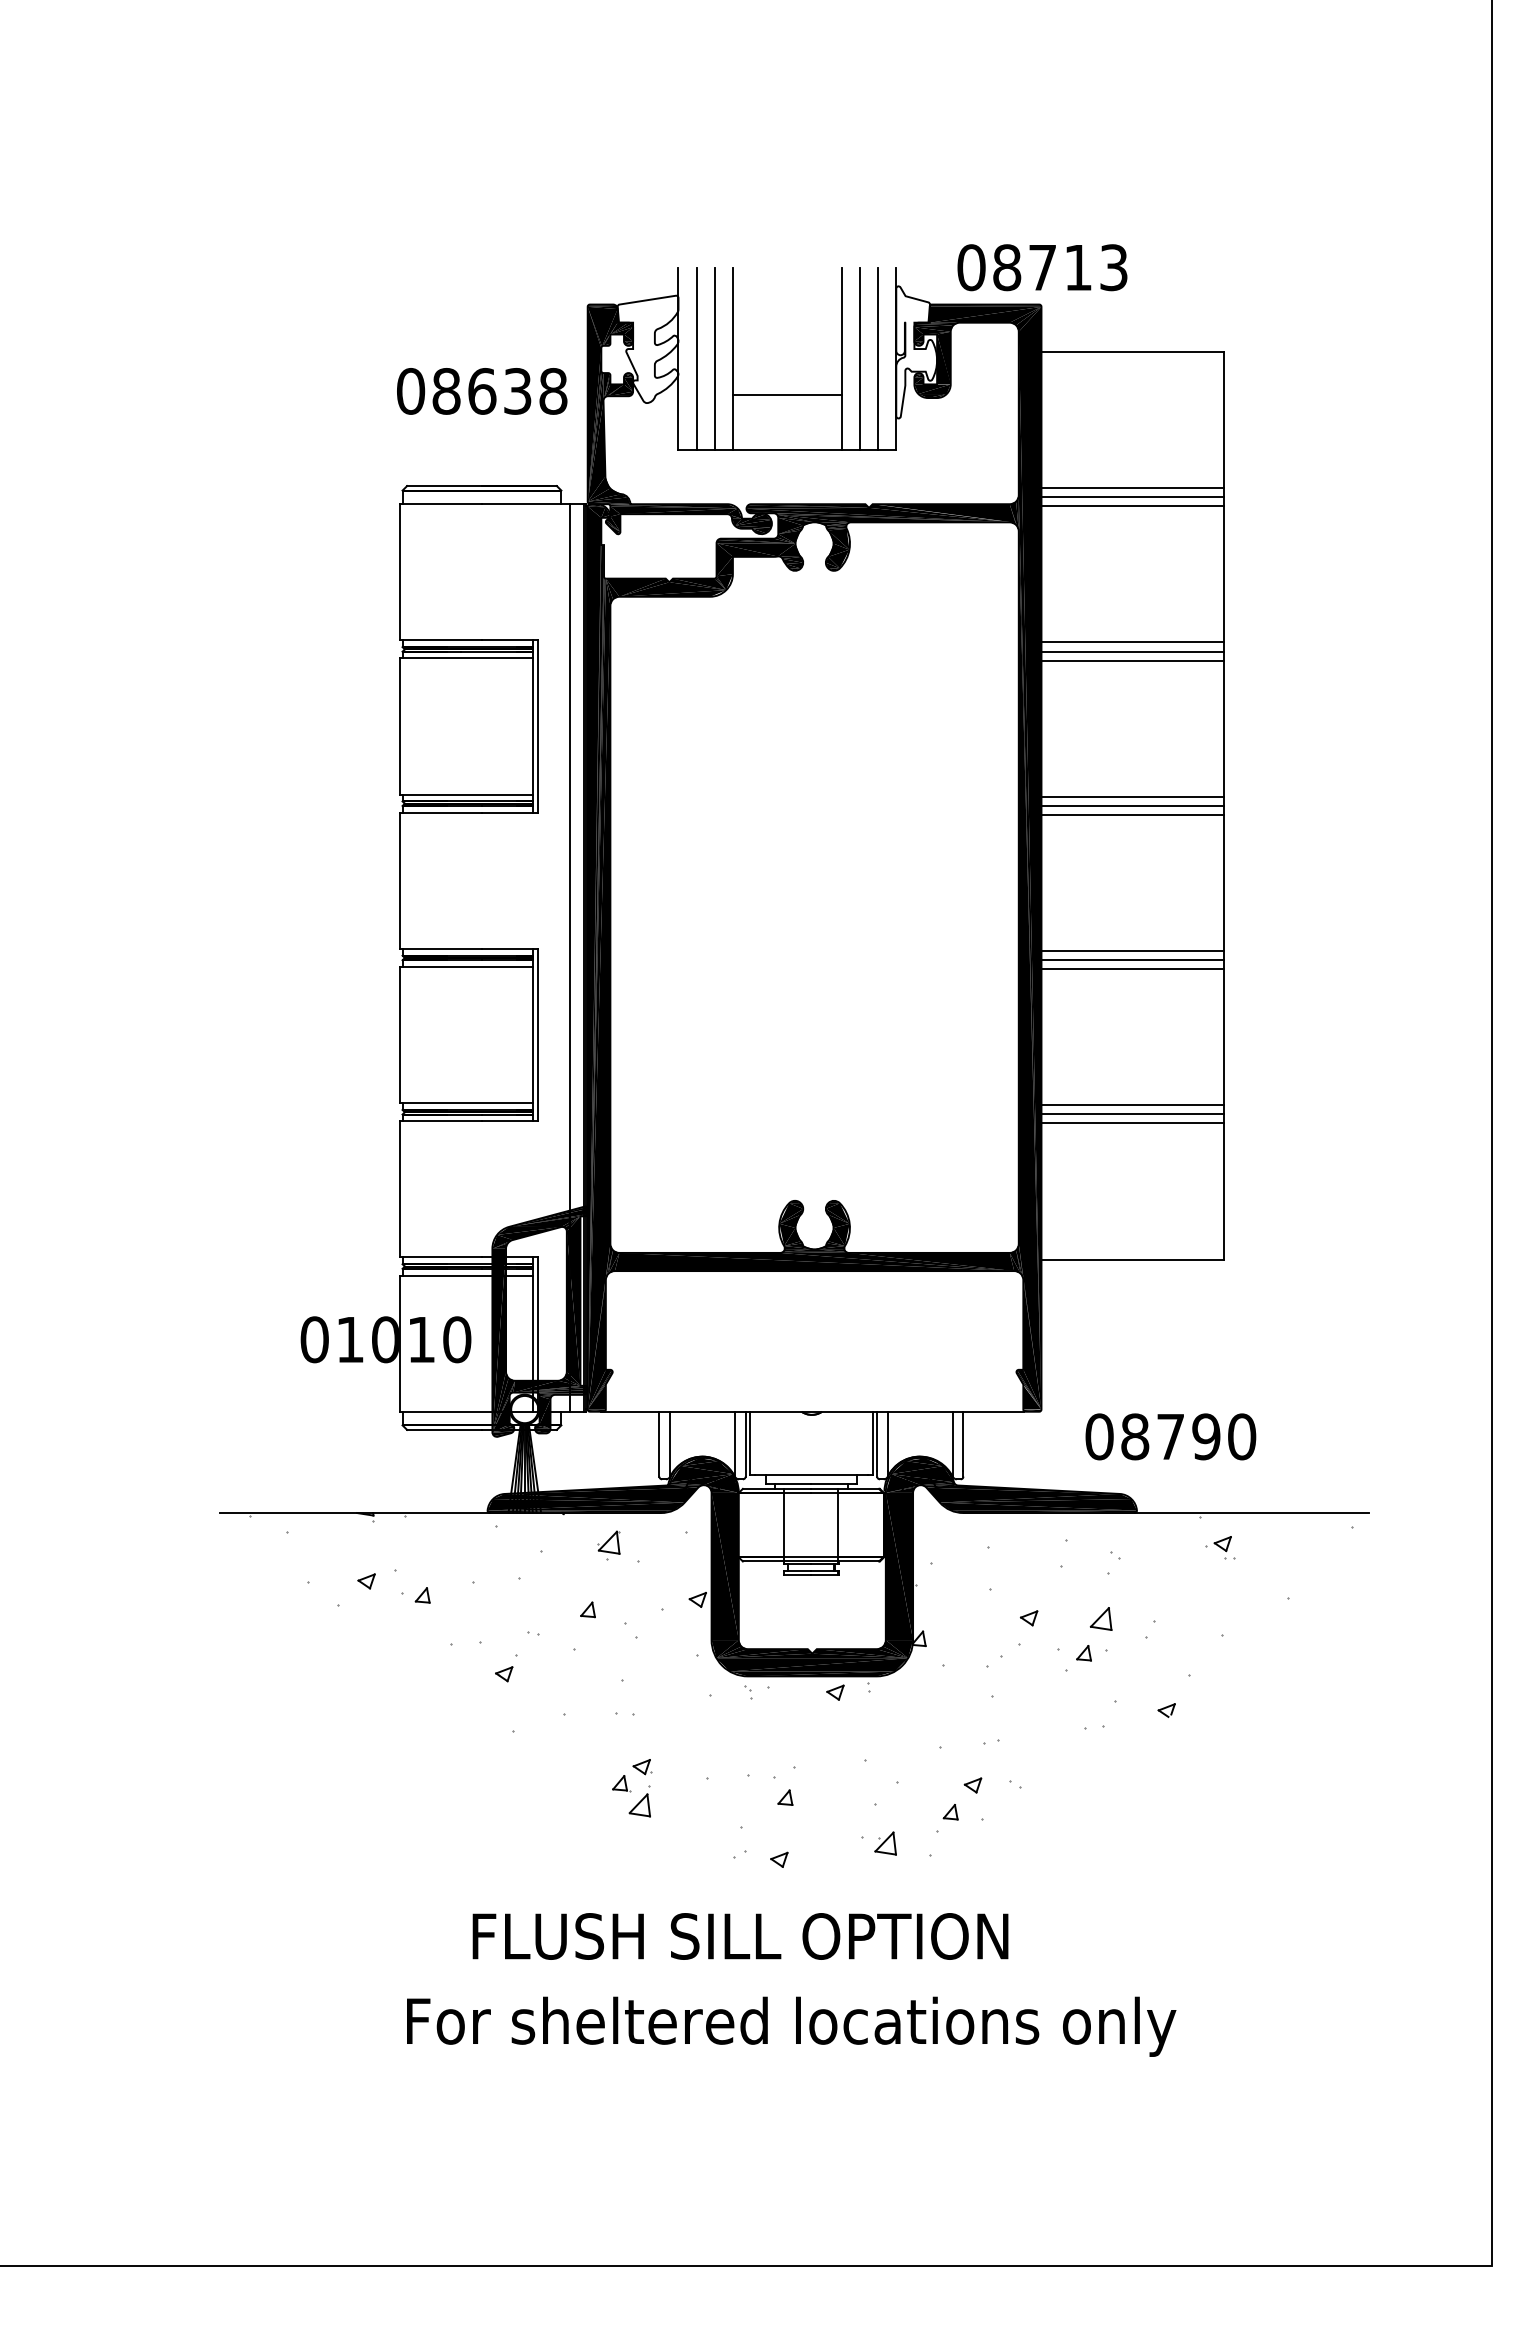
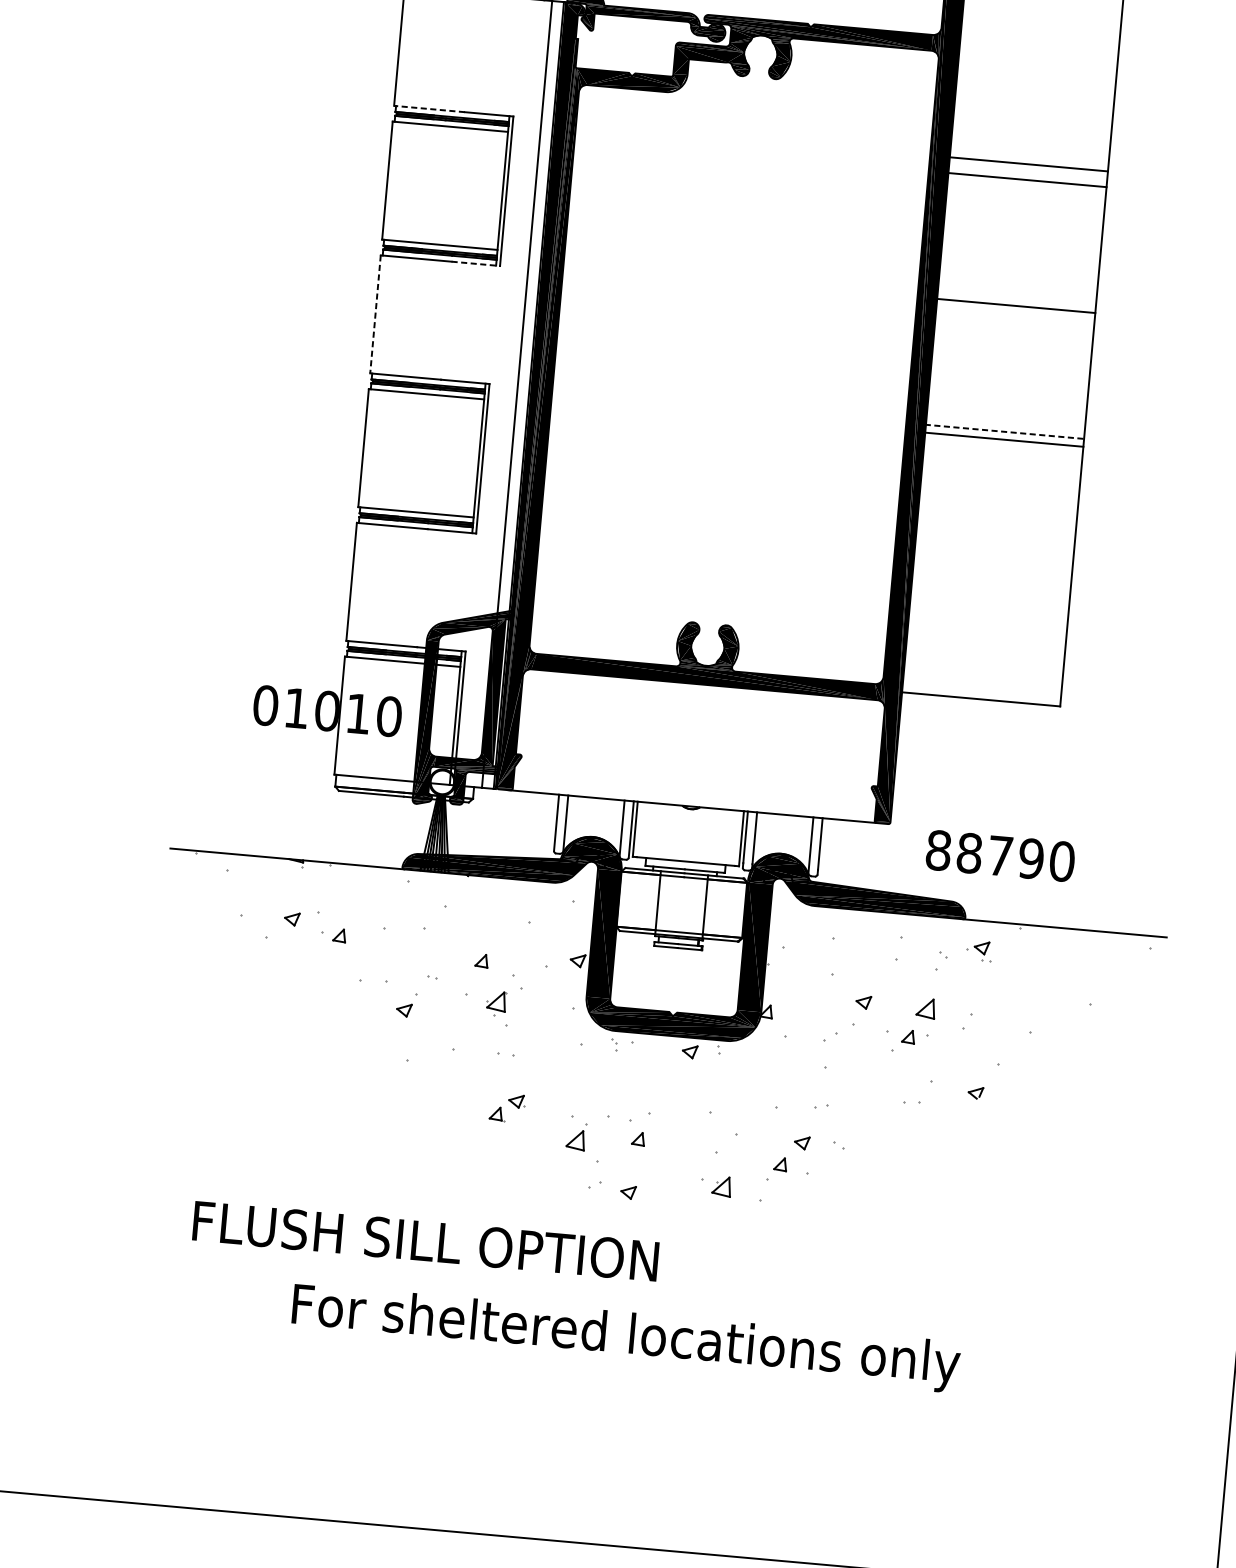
line: (1131, 488) -> (1039, 30), removed
line: (1131, 497) -> (1039, 38), removed
line: (1131, 506) -> (1038, 46), removed
line: (441, 640) -> (429, 109), solid -> dashed
line: (1131, 651) -> (1027, 172), removed
line: (1131, 796) -> (1015, 297), removed
line: (509, 812) -> (475, 263), solid -> dashed
line: (1131, 814) -> (1014, 313), removed
line: (400, 881) -> (375, 314), solid -> dashed
line: (1132, 950) -> (1004, 431), solid -> dashed
line: (1131, 969) -> (1002, 447), removed
line: (1131, 1105) -> (992, 565), removed
line: (1131, 1114) -> (991, 573), removed
line: (1131, 1123) -> (990, 581), removed
text: (1099, 1436) -> (938, 850), 08790 -> 88790
part: (608, 1545) -> (495, 1003), moved
part: (1220, 1547) -> (979, 950), moved
part: (639, 1801) -> (575, 1136), moved
text: (740, 1936) -> (425, 1241), moved

